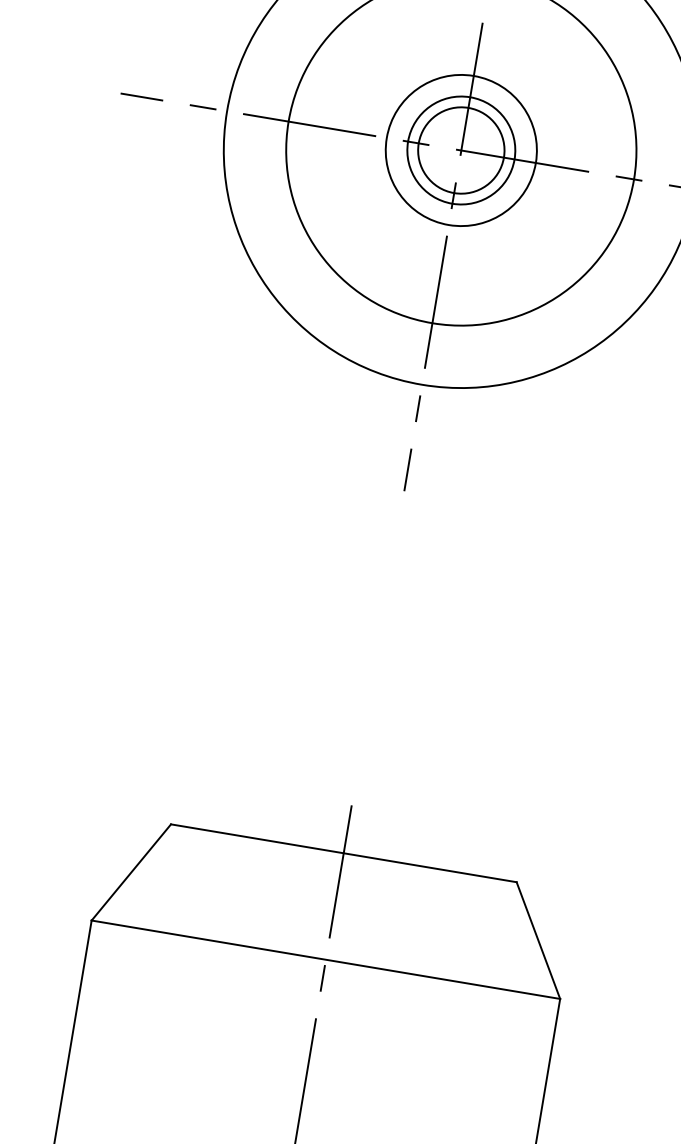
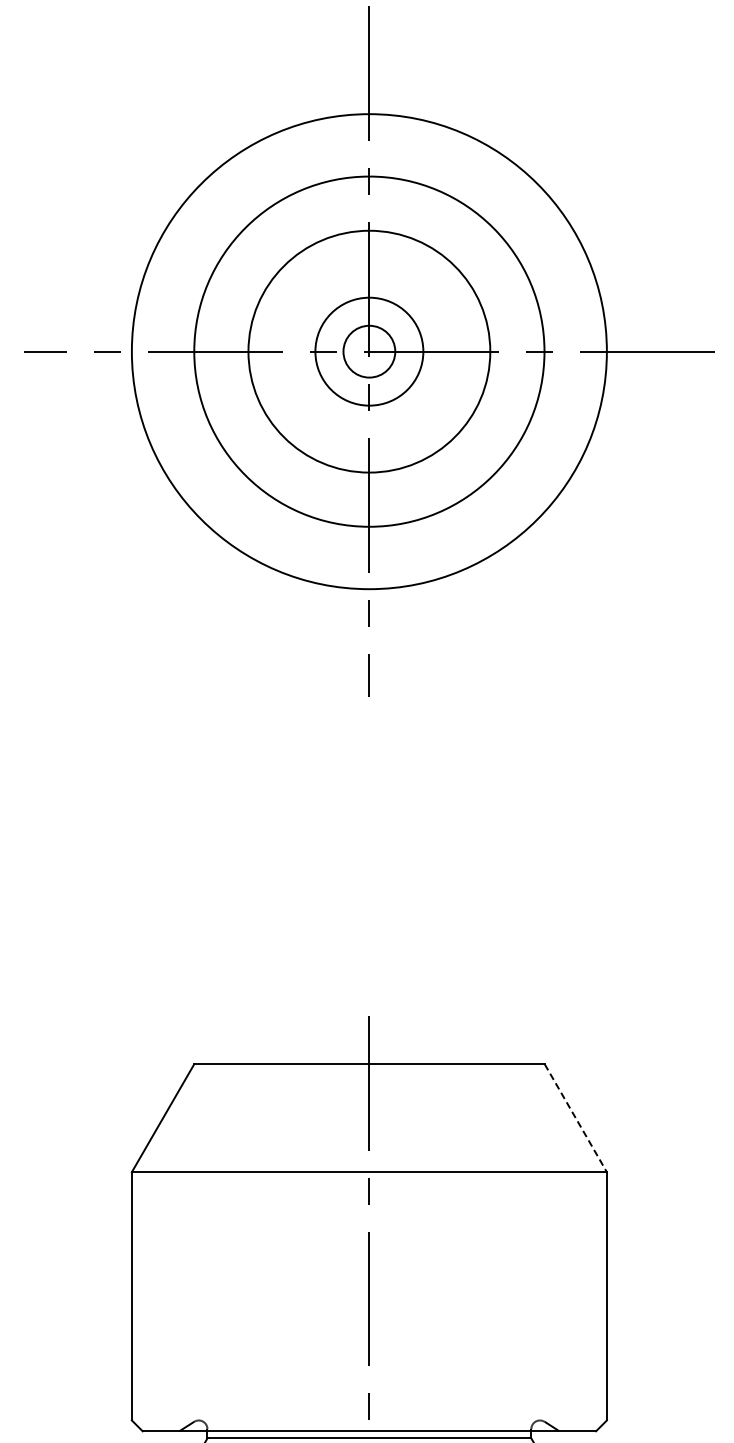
circle: (460, 150) -> (368, 351), size x1.6
circle: (461, 150) -> (369, 351), size x0.6
line: (539, 941) -> (576, 1118), solid -> dashed

